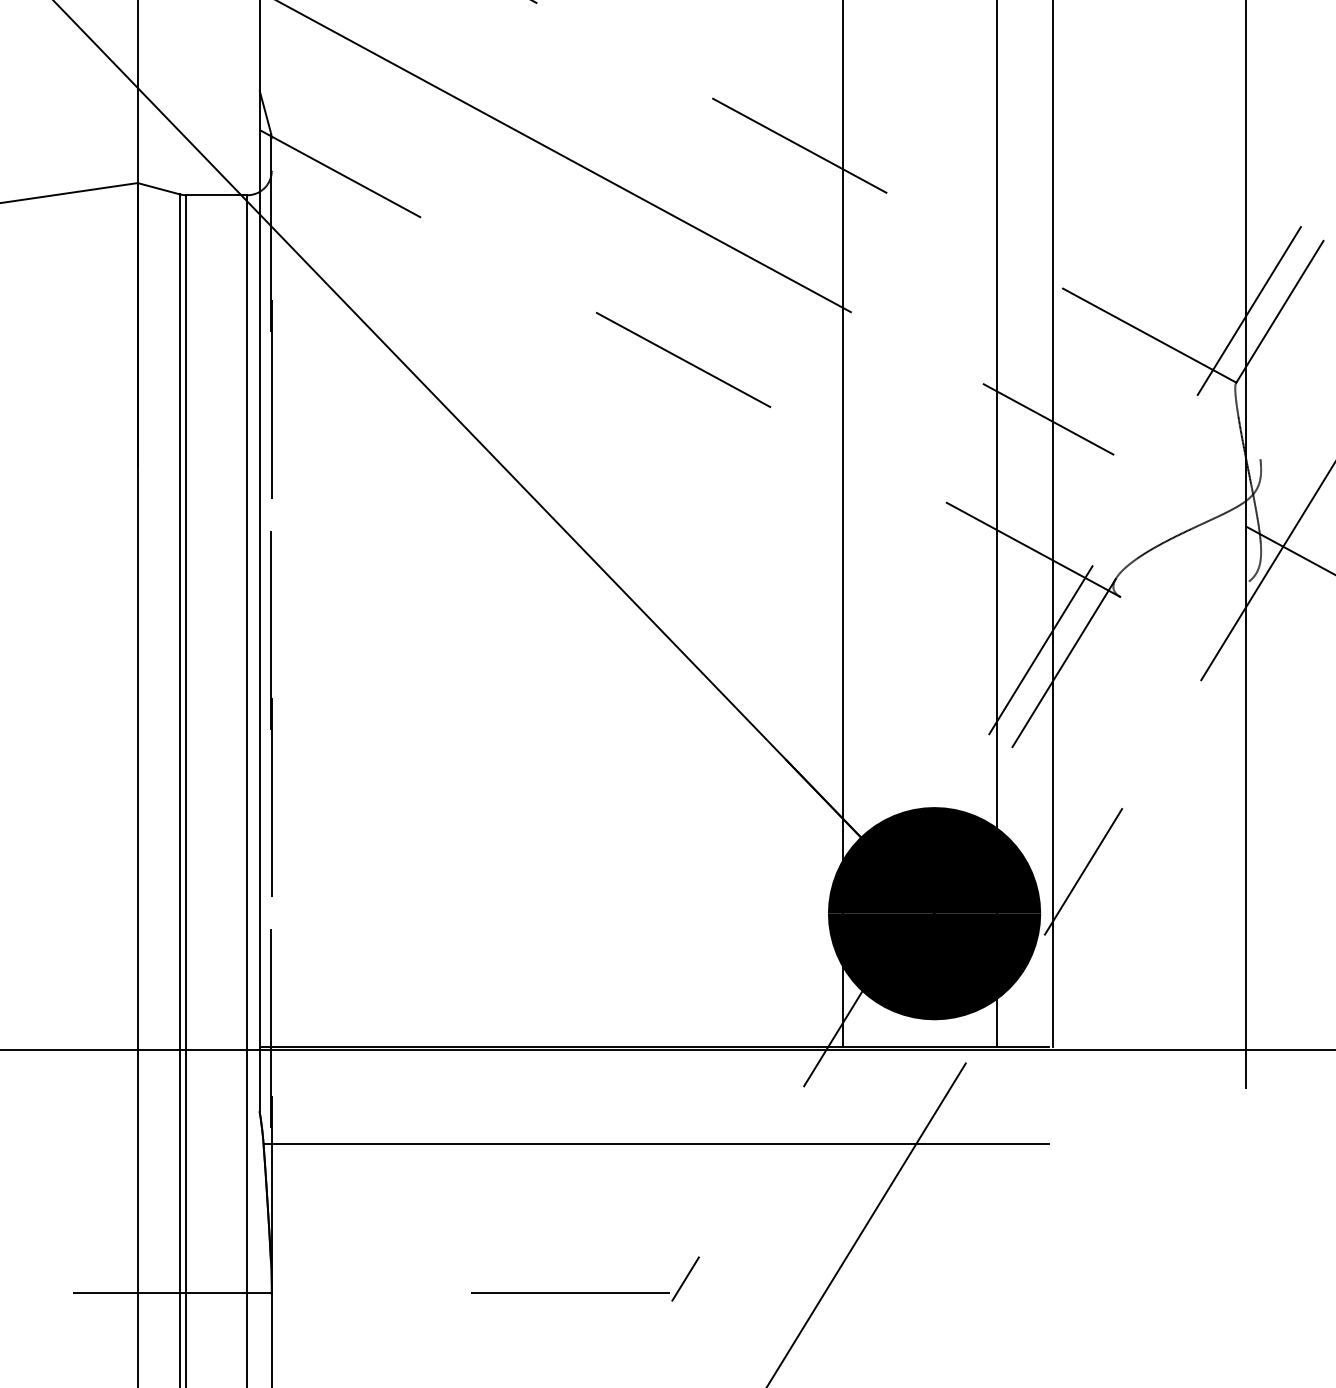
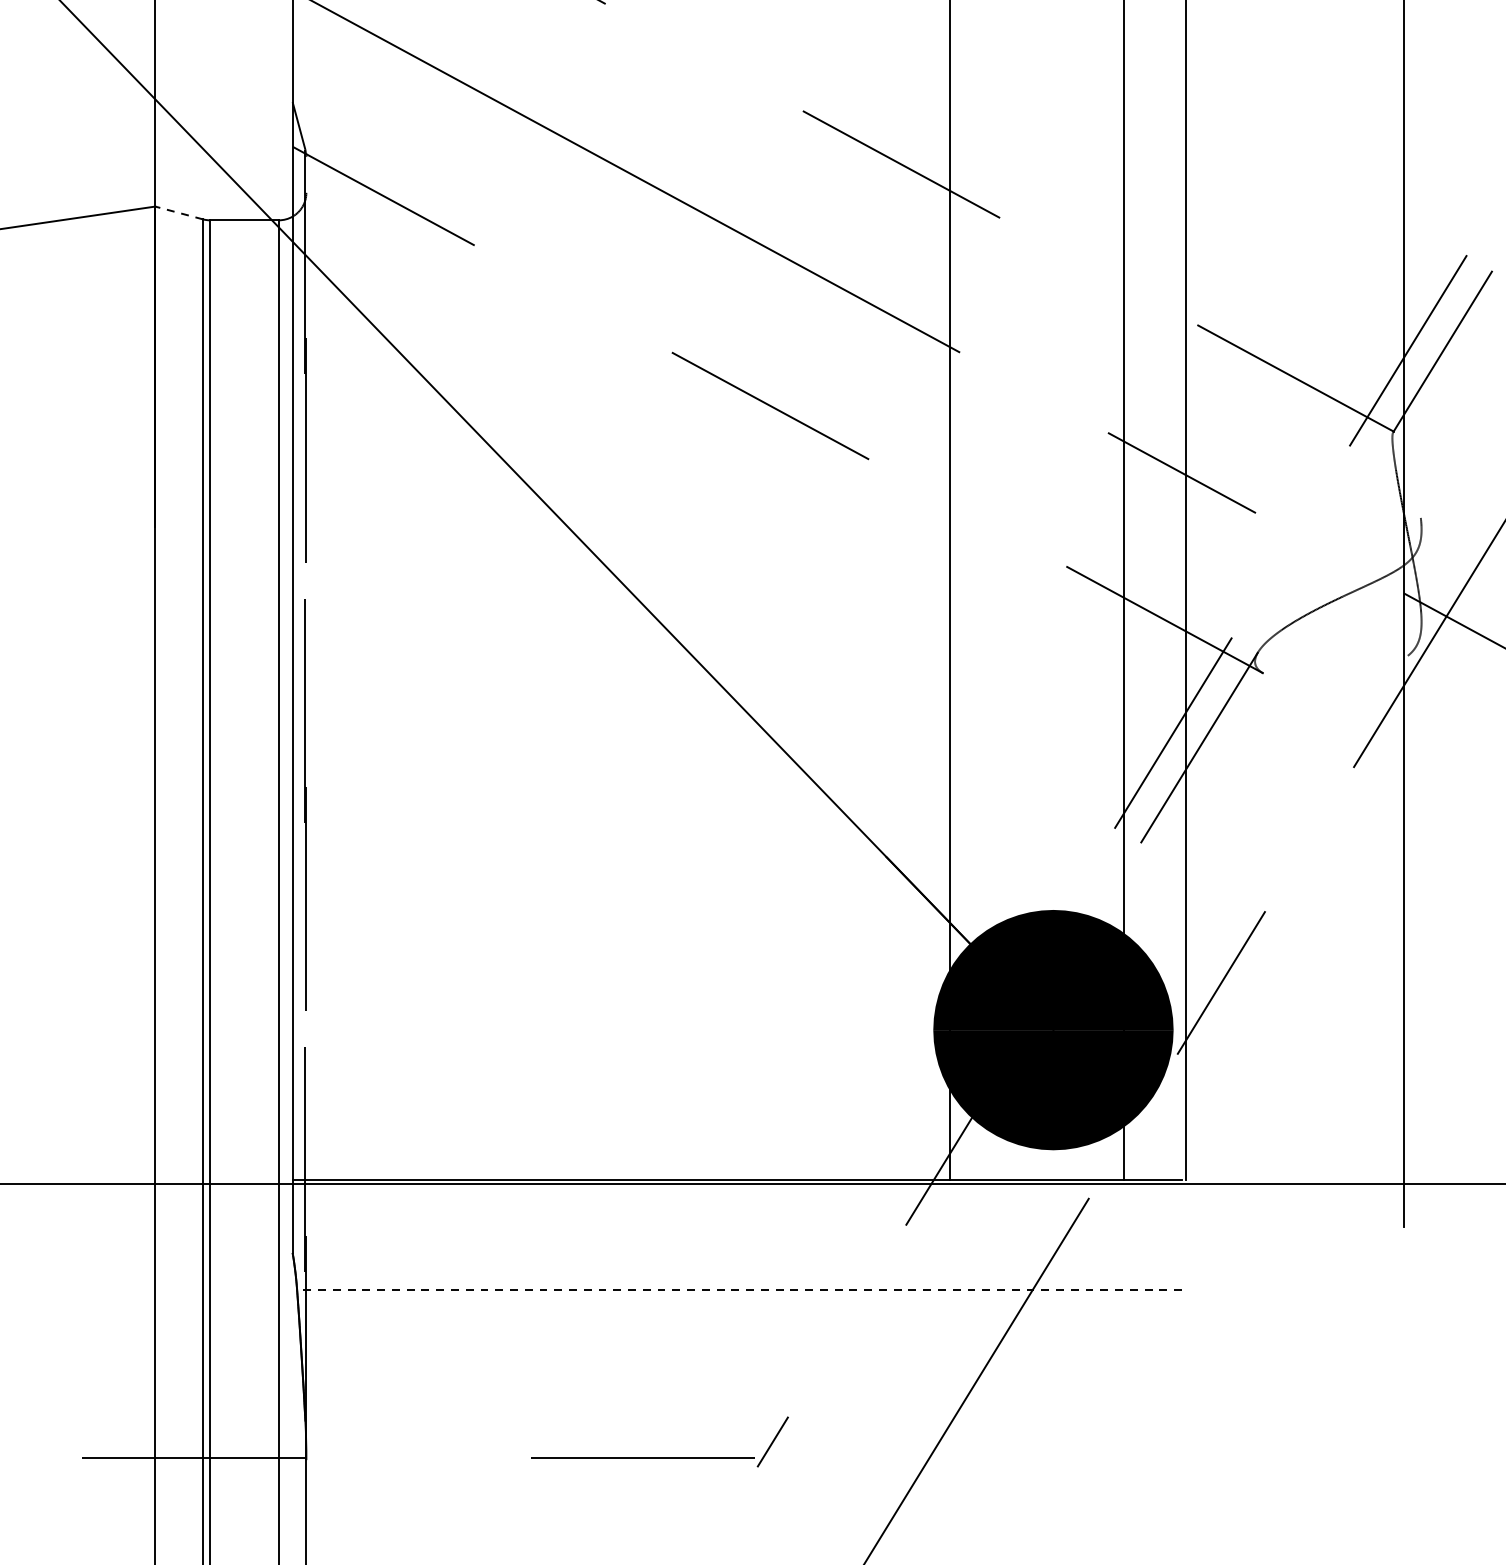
line: (158, 188) -> (178, 212), solid -> dashed
line: (656, 1144) -> (740, 1290), solid -> dashed

